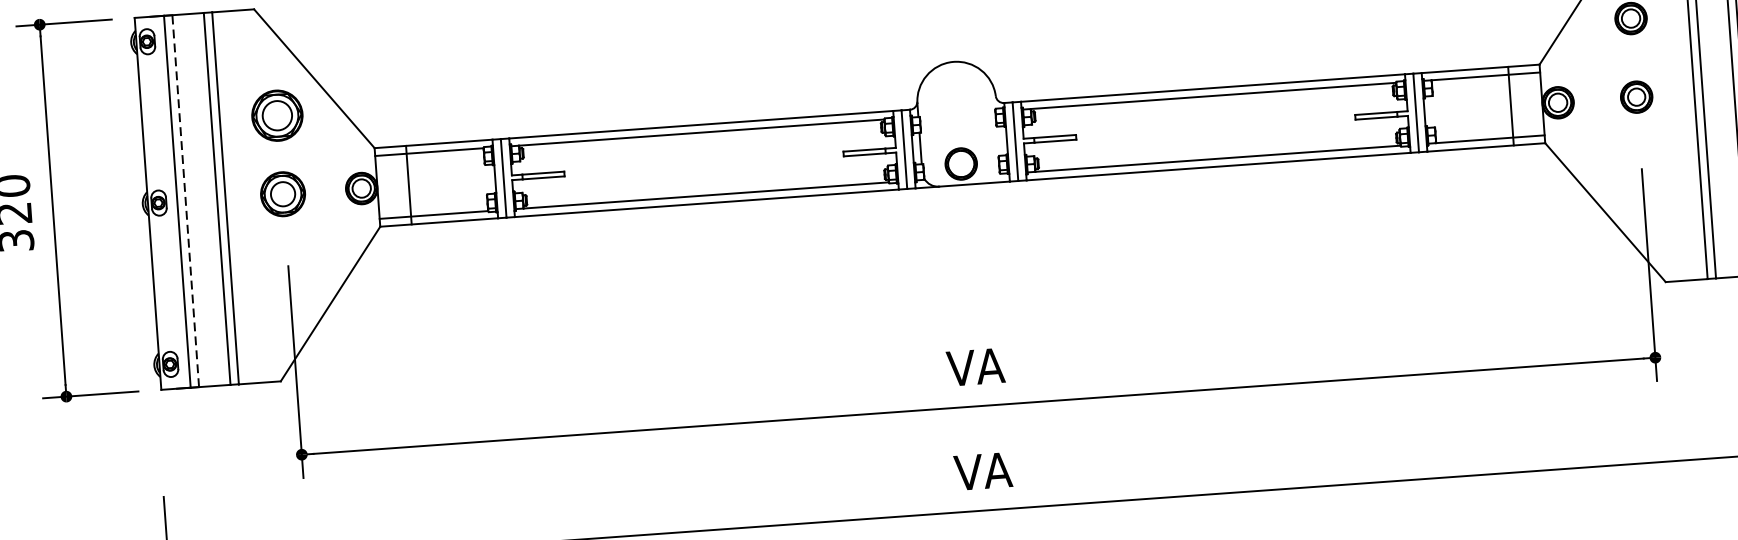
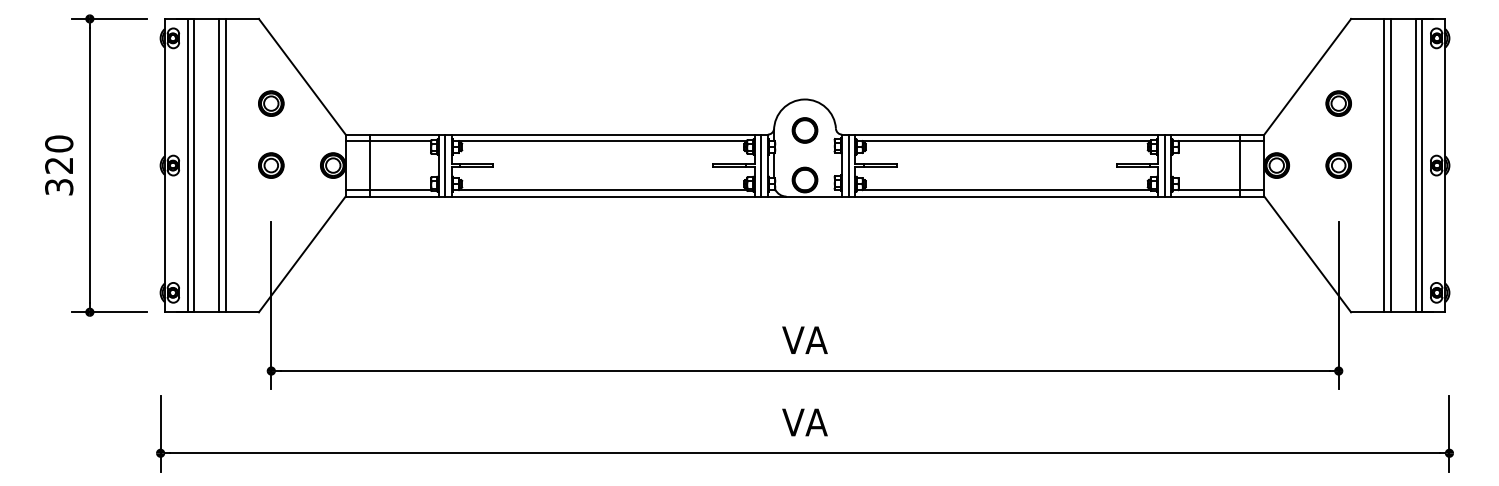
part: (956, 101) -> (804, 130), added
part: (277, 115) -> (271, 103), size x0.62
part: (283, 194) -> (271, 165), size x0.71
line: (185, 201) -> (194, 165), dashed -> solid

